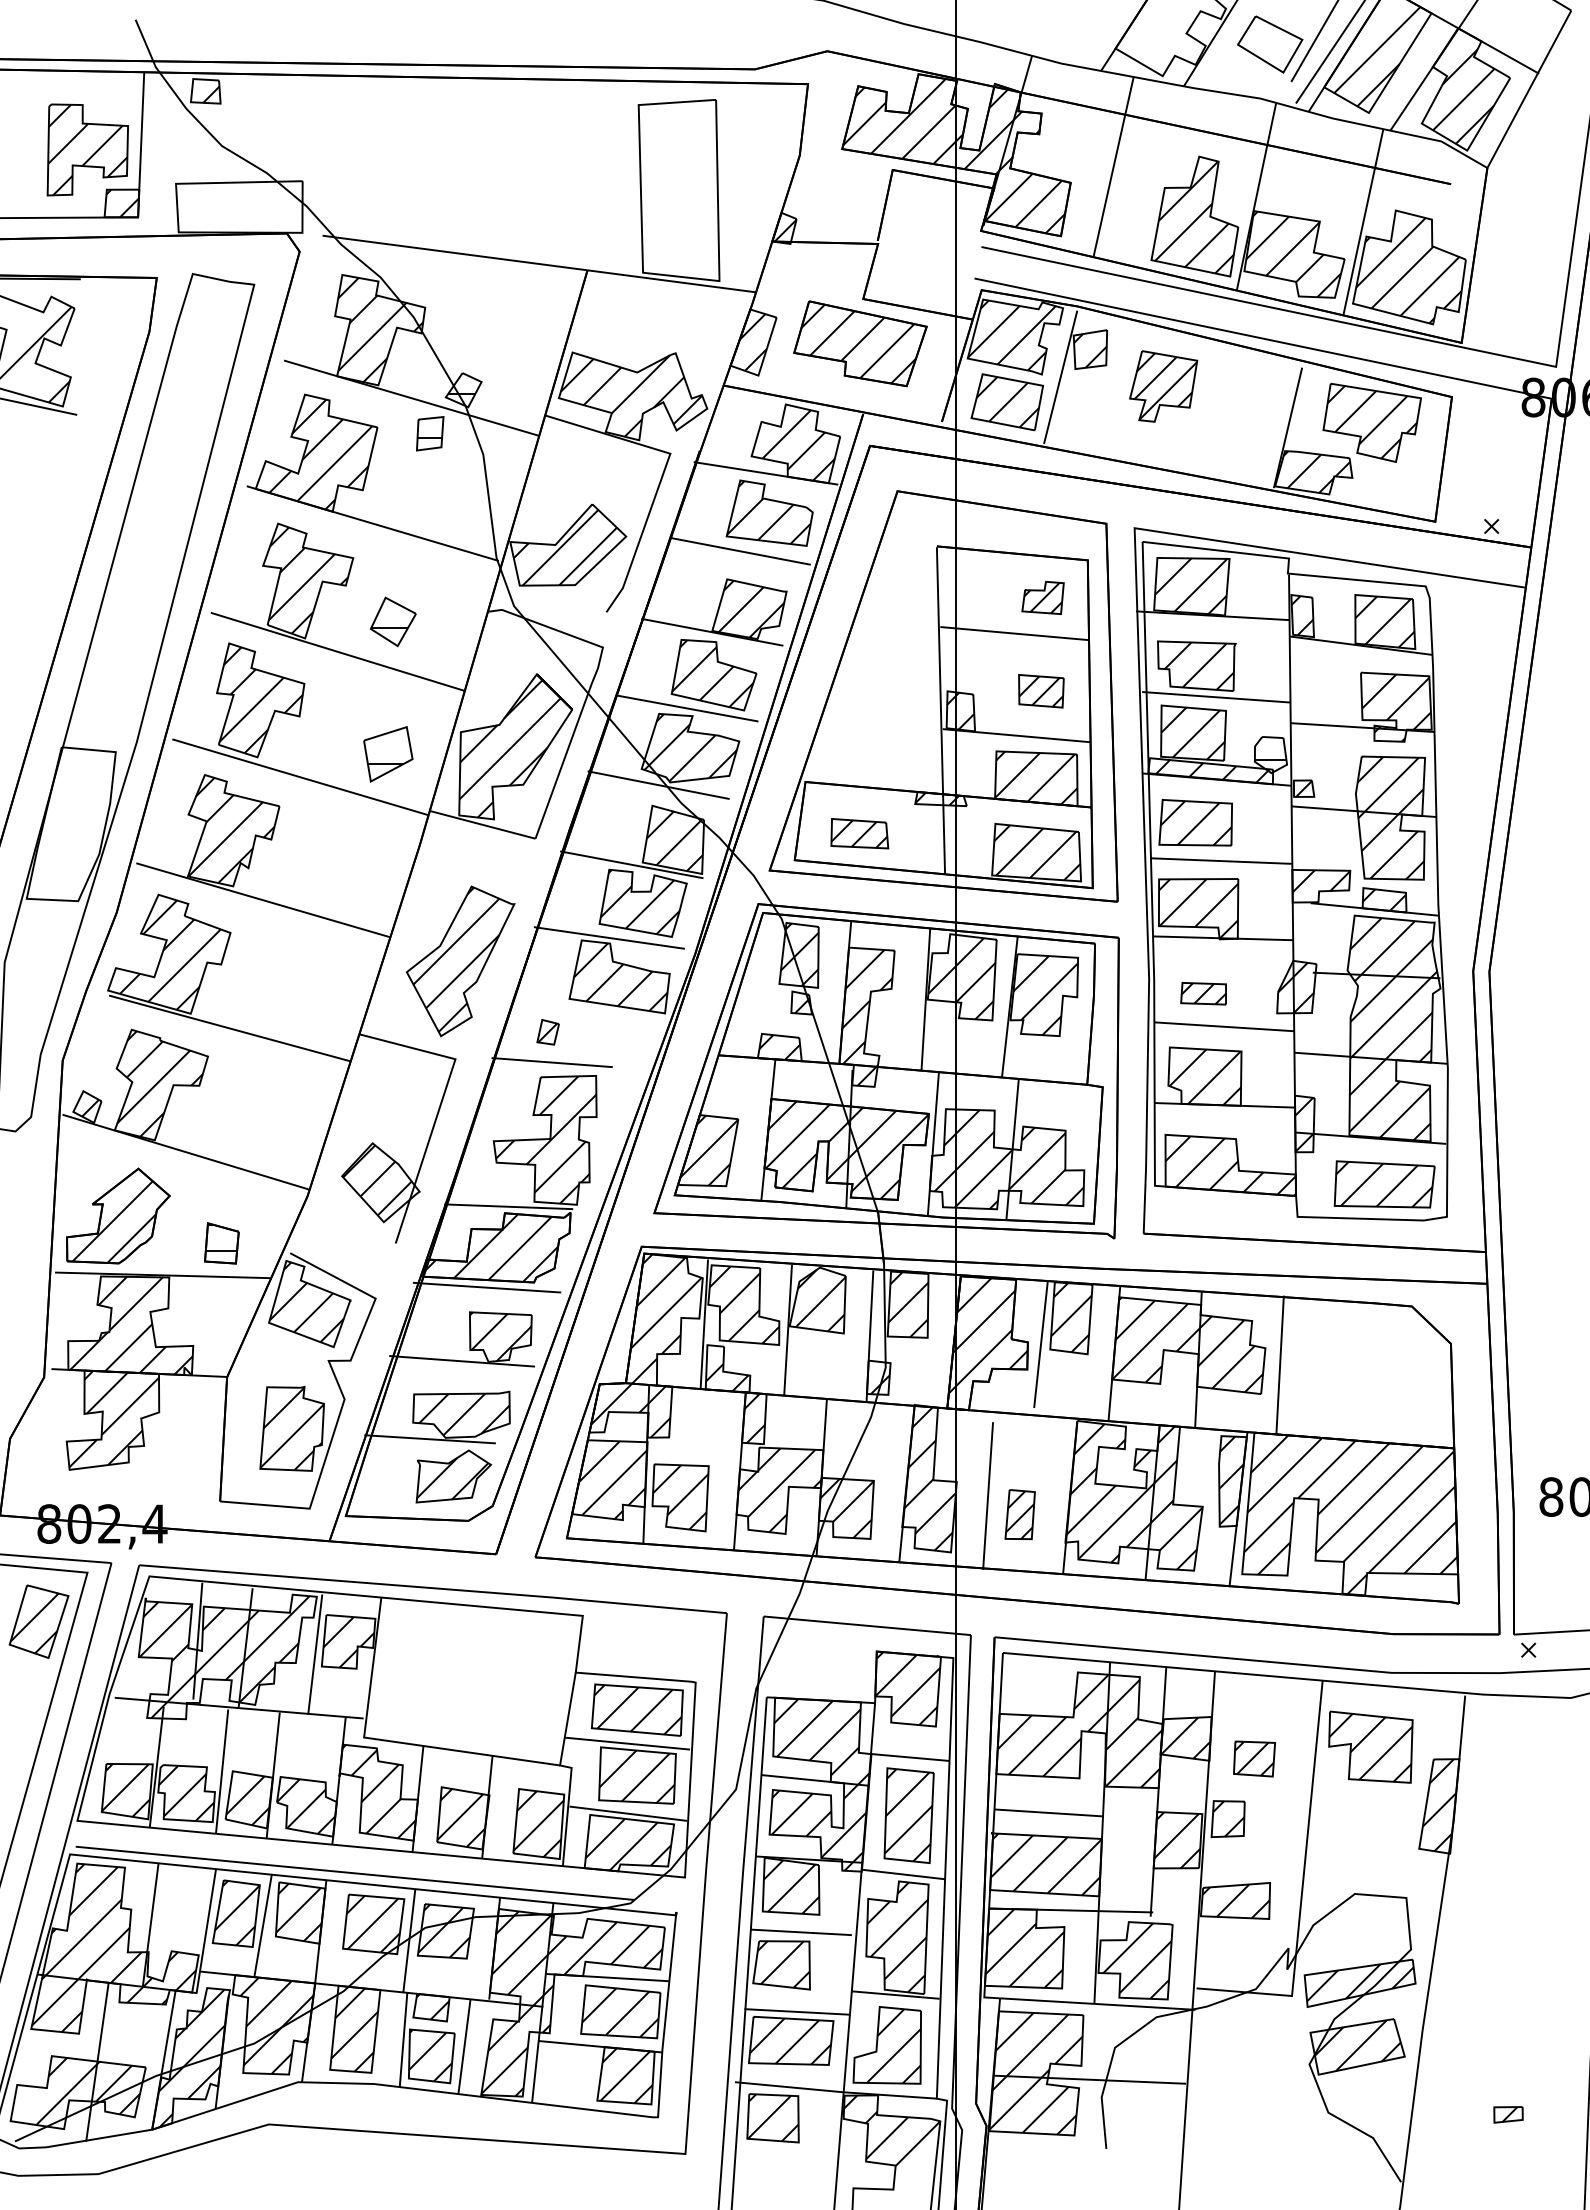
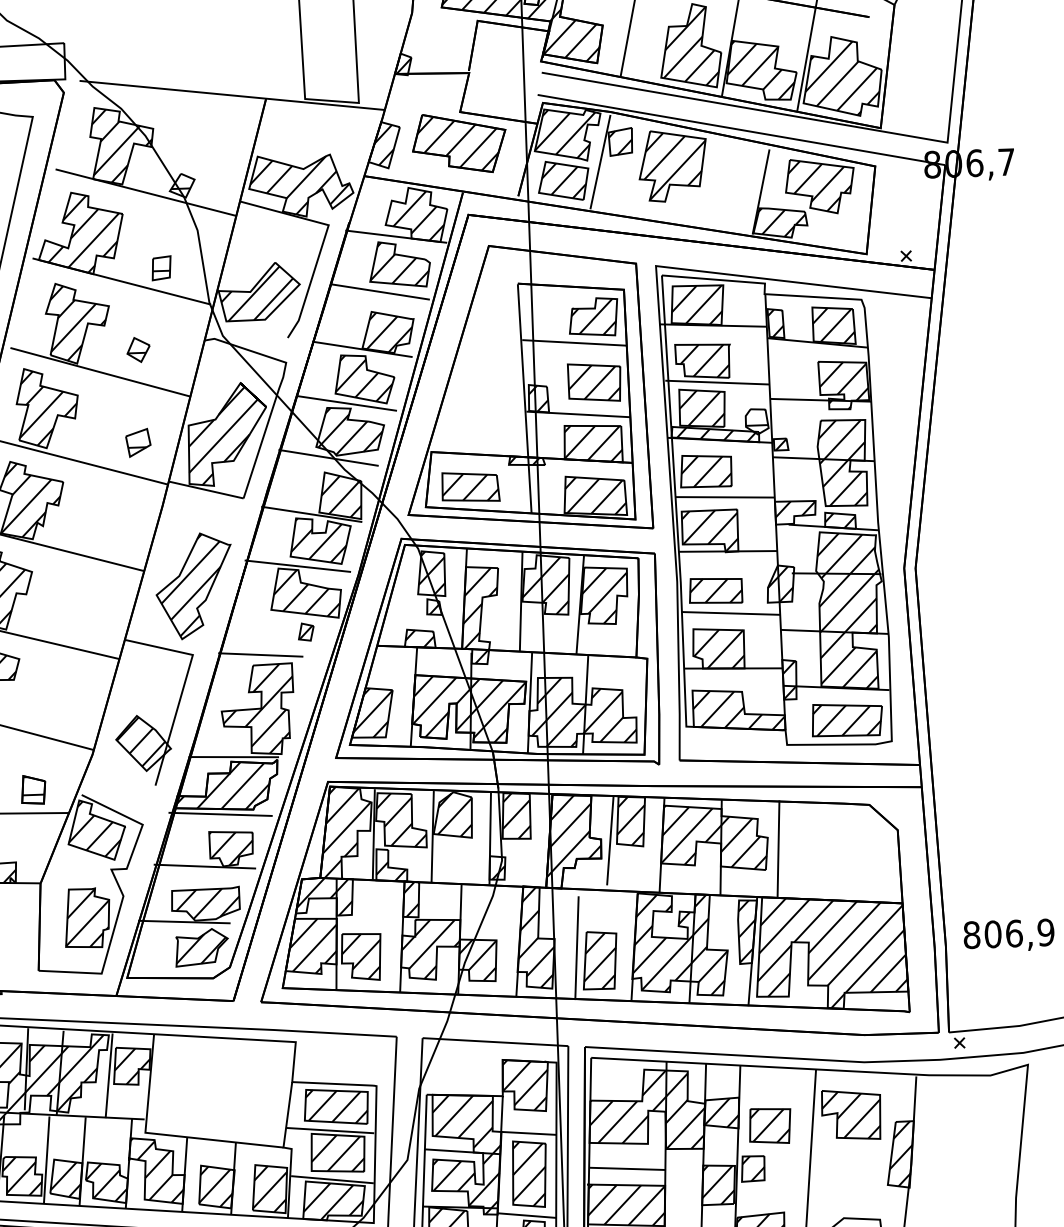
part: (1163, 386) -> (672, 166), size x1.43
part: (430, 433) -> (161, 268), moved
part: (1042, 597) -> (593, 316), size x1.67
part: (393, 621) -> (138, 349), size x0.71
part: (1041, 691) -> (594, 382), size x1.67
part: (388, 754) -> (138, 443), size x0.71
part: (859, 833) -> (470, 486), size x1.43
part: (1203, 993) -> (715, 590), size x1.67
part: (547, 1032) -> (305, 632), moved
part: (1019, 1514) -> (599, 960), size x1.67
part: (1254, 1758) -> (770, 1125), size x1.43

